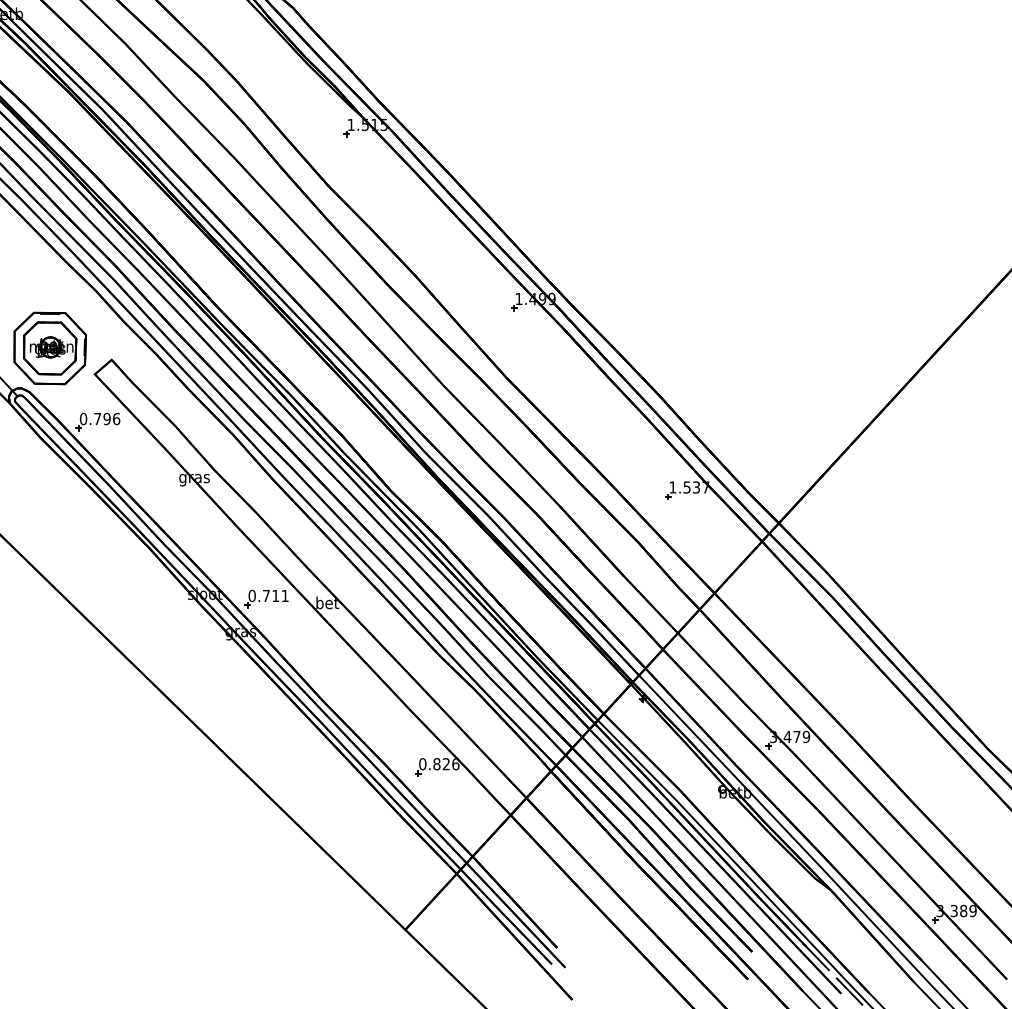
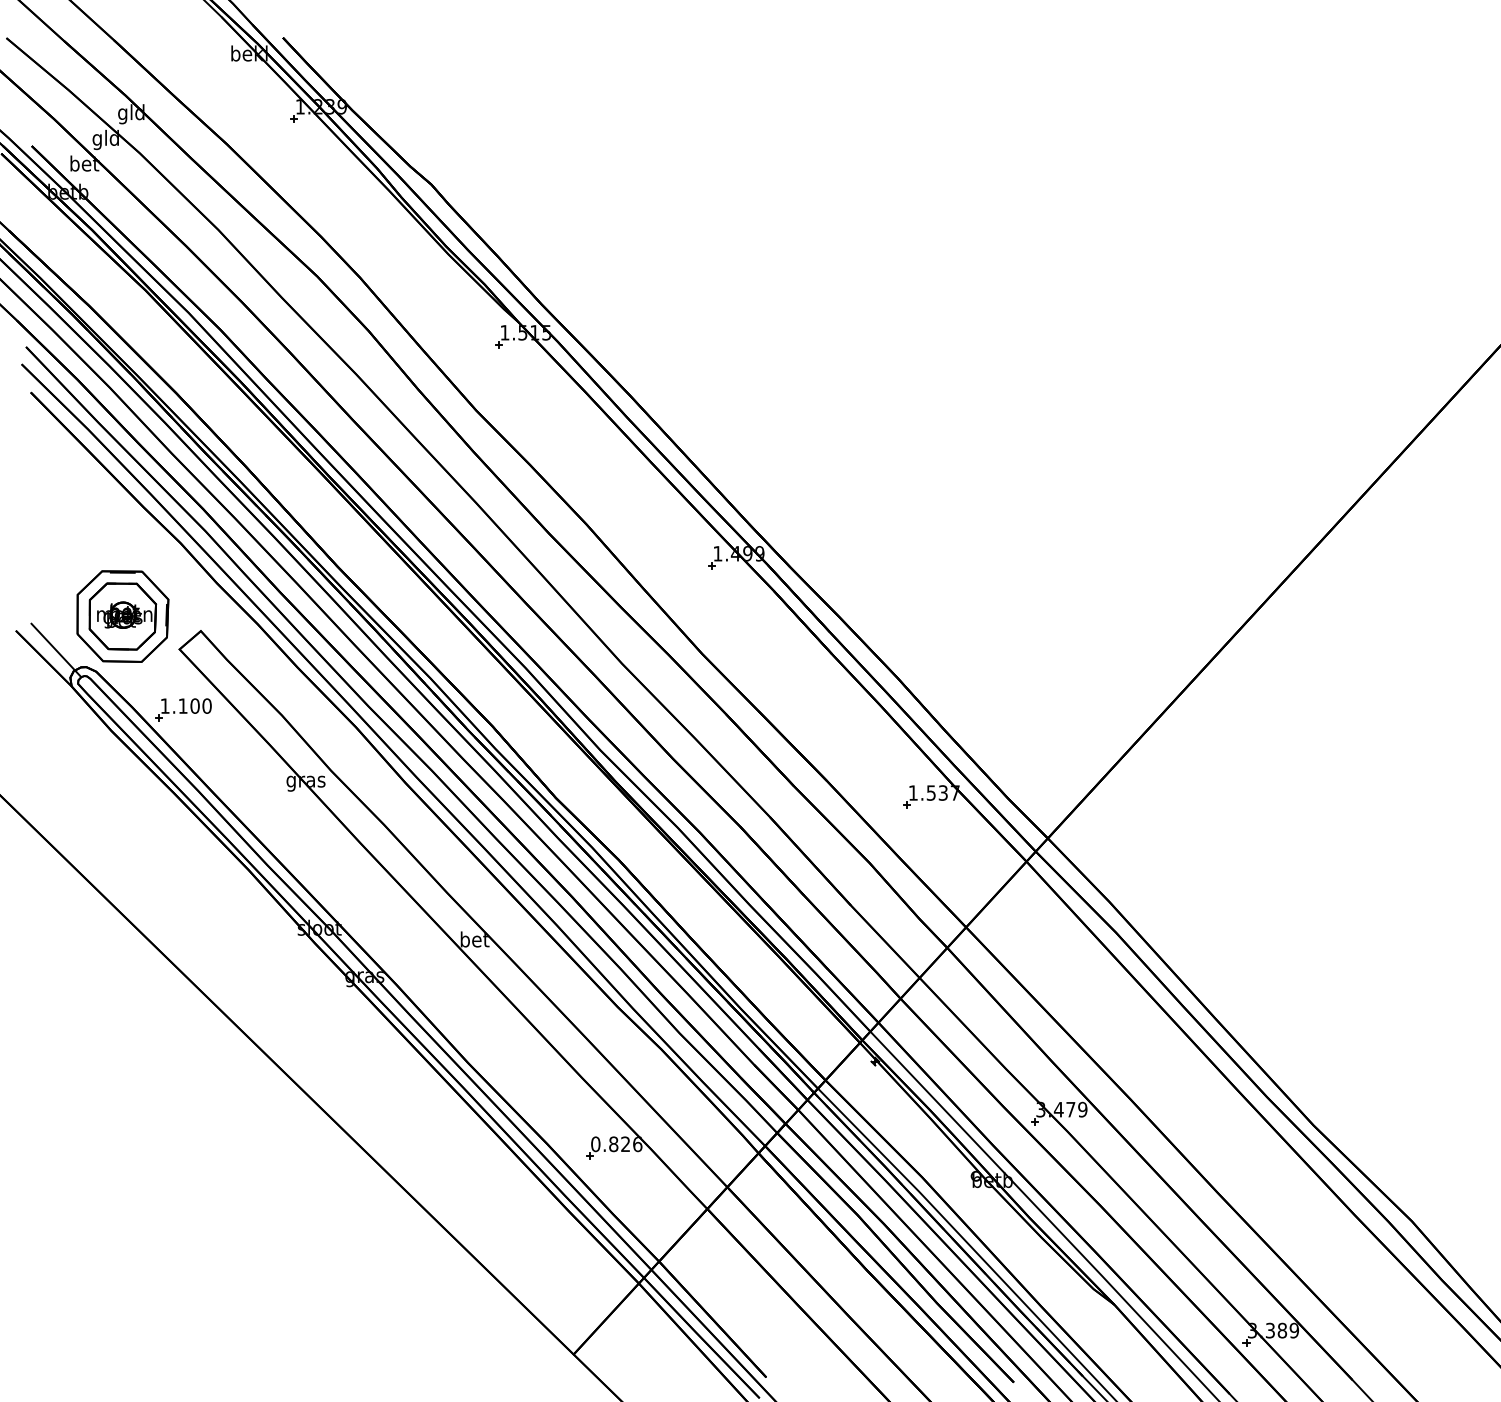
text: (99, 418) -> (185, 705), 0.796 -> 1.100
part: (266, 598) -> (397, 934), removed

